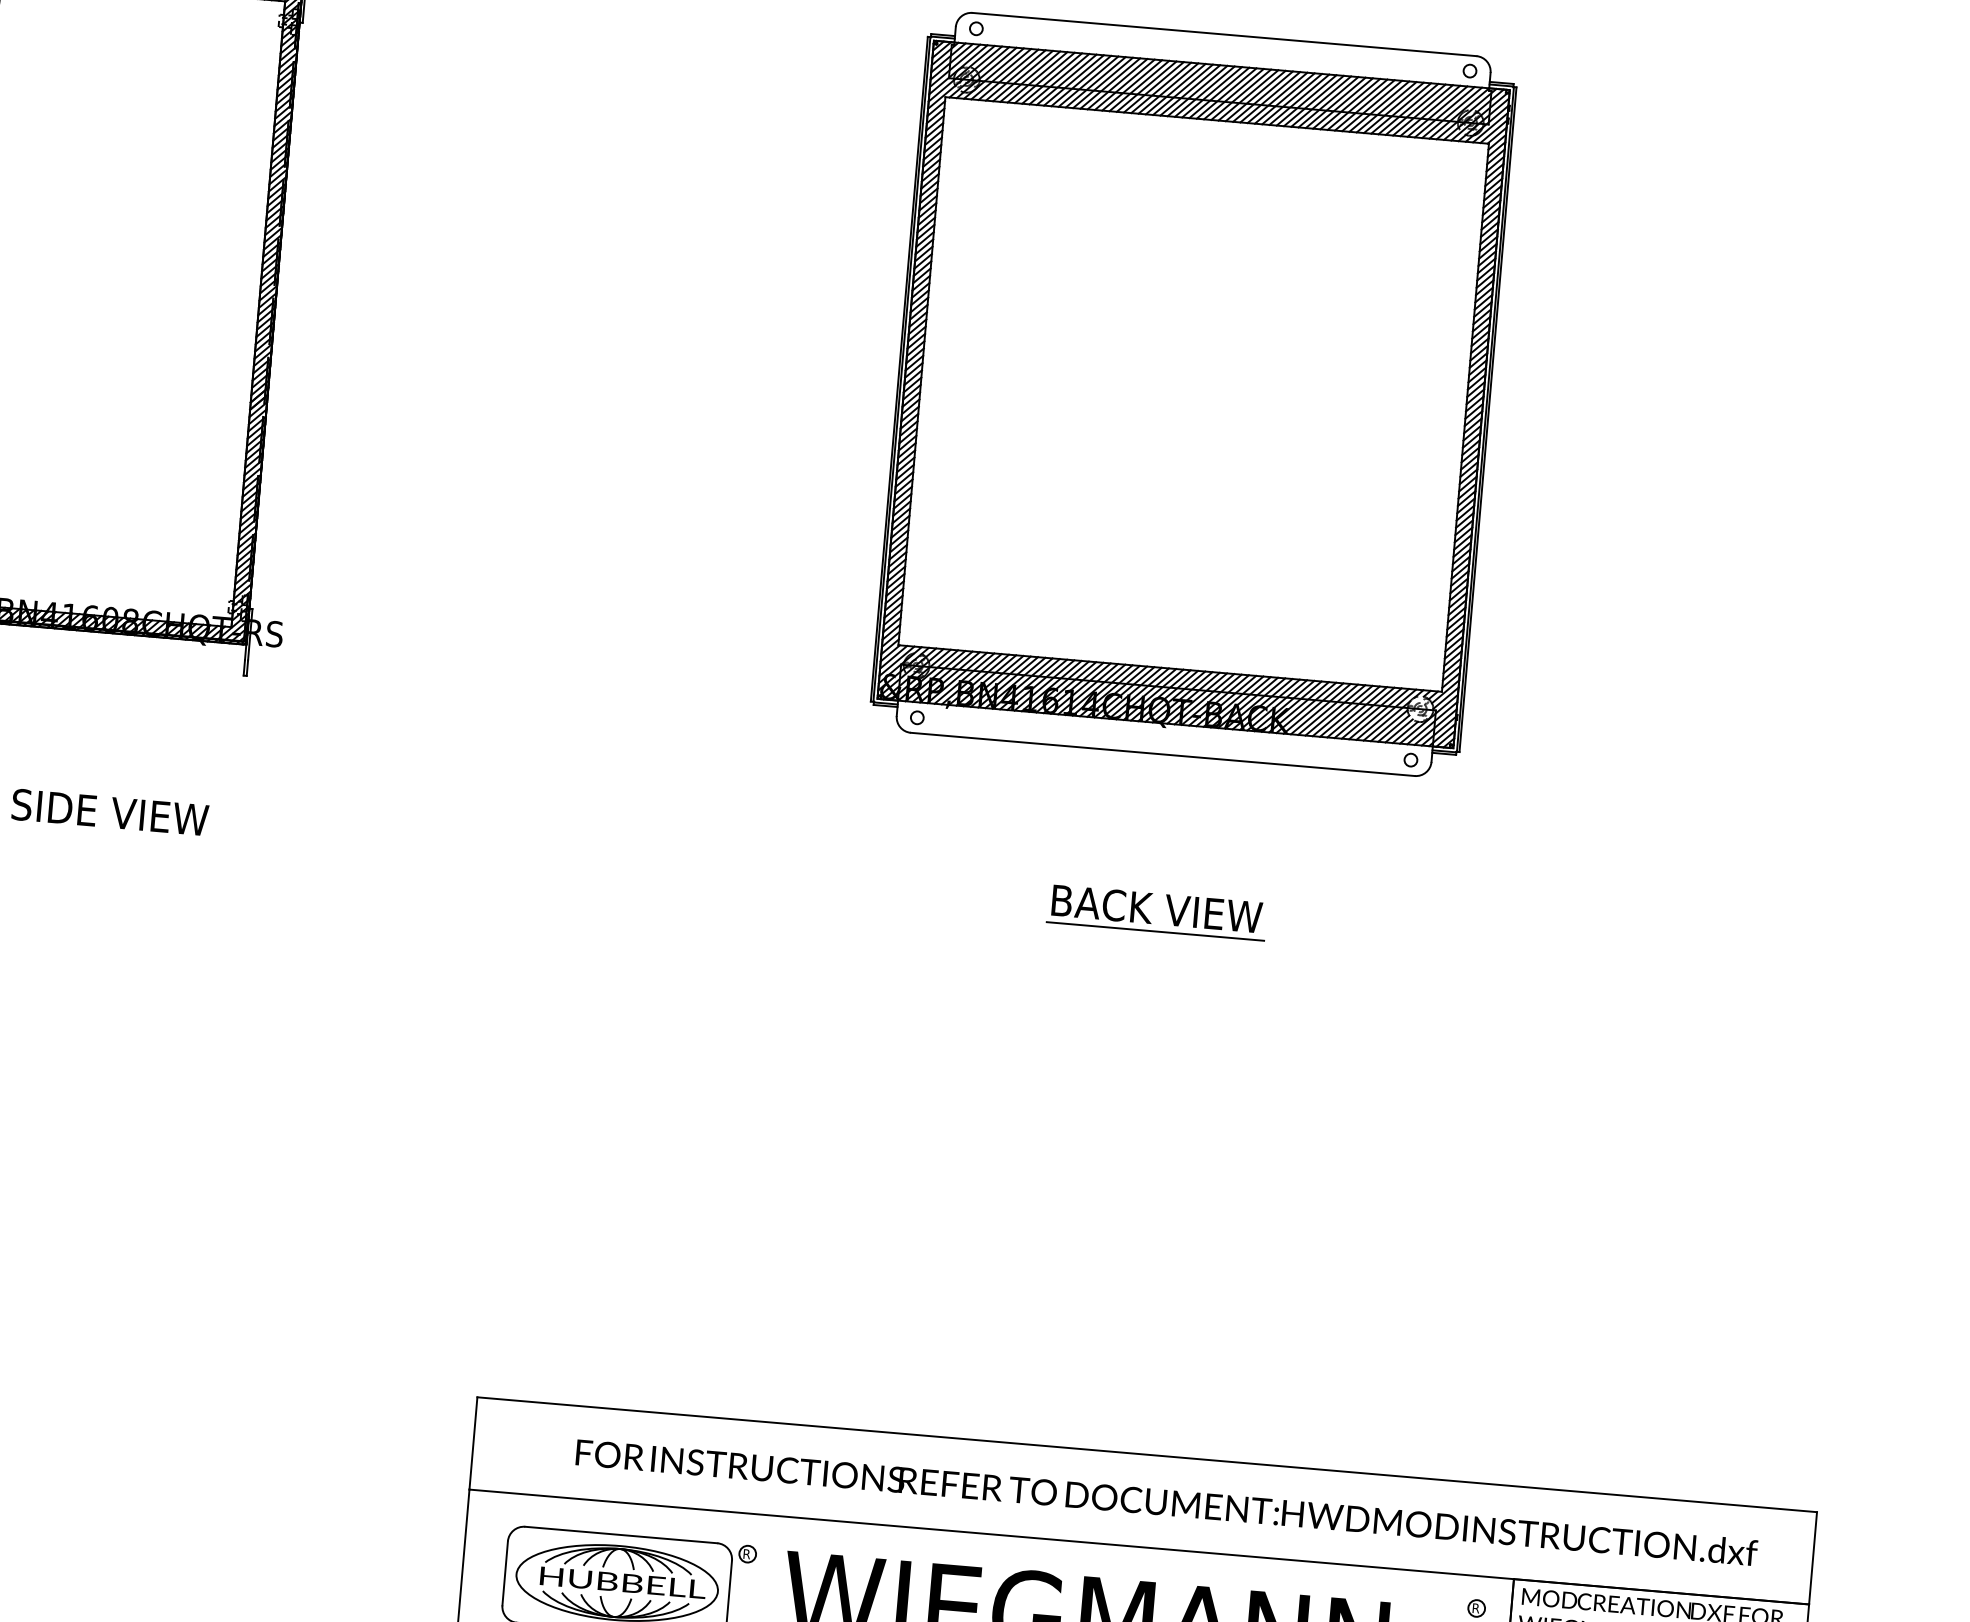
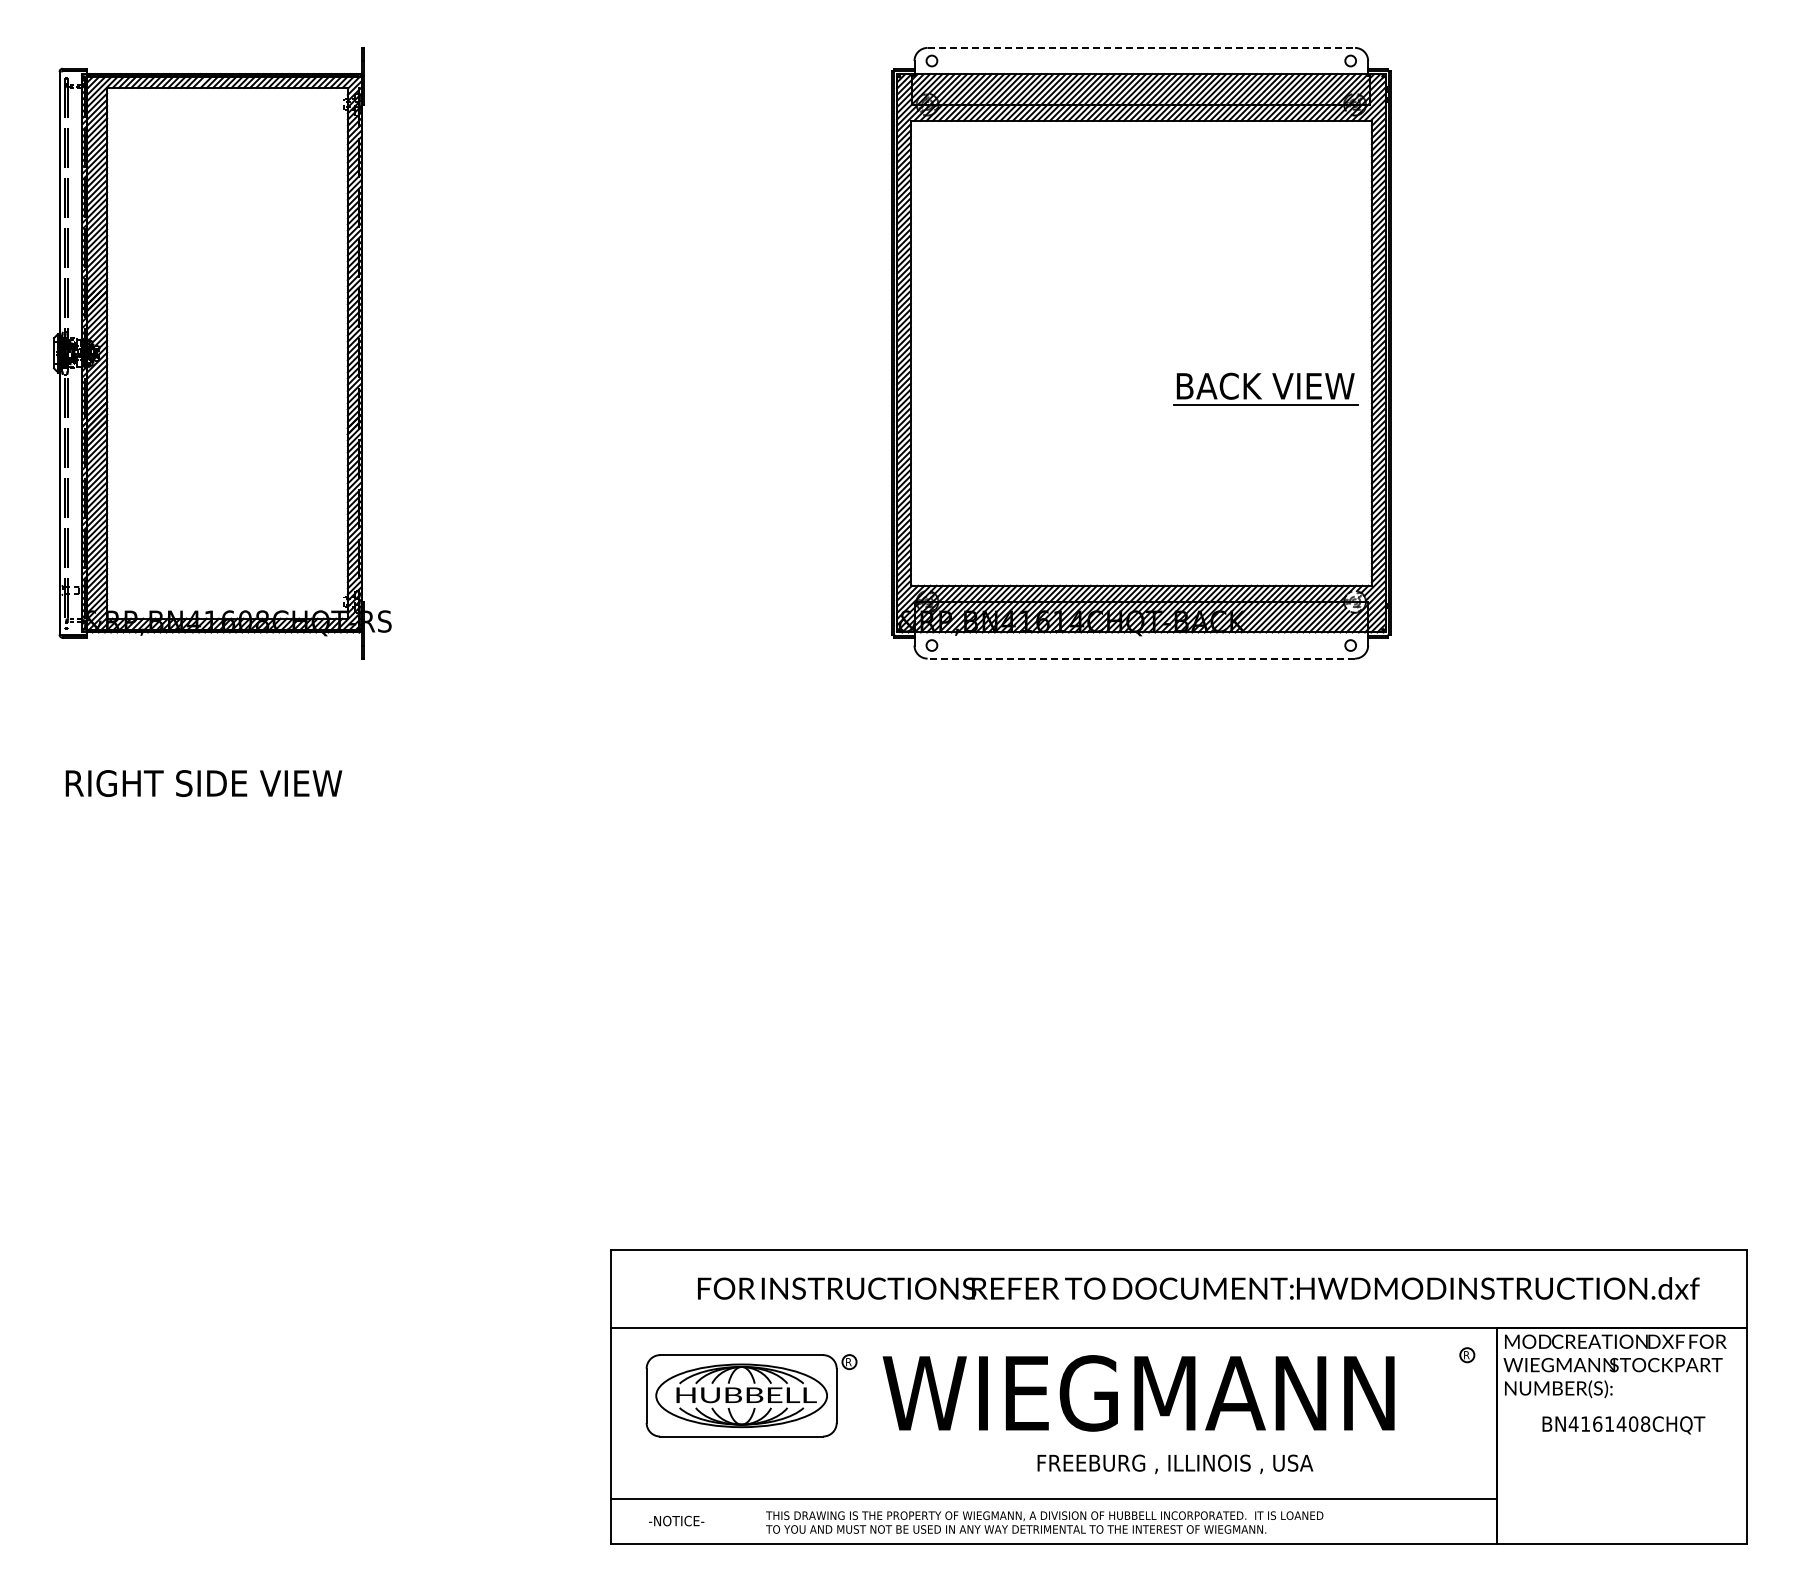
line: (1224, 34) -> (1141, 47), solid -> dashed
line: (1163, 754) -> (1141, 658), solid -> dashed
part: (1146, 916) -> (1257, 393), moved

